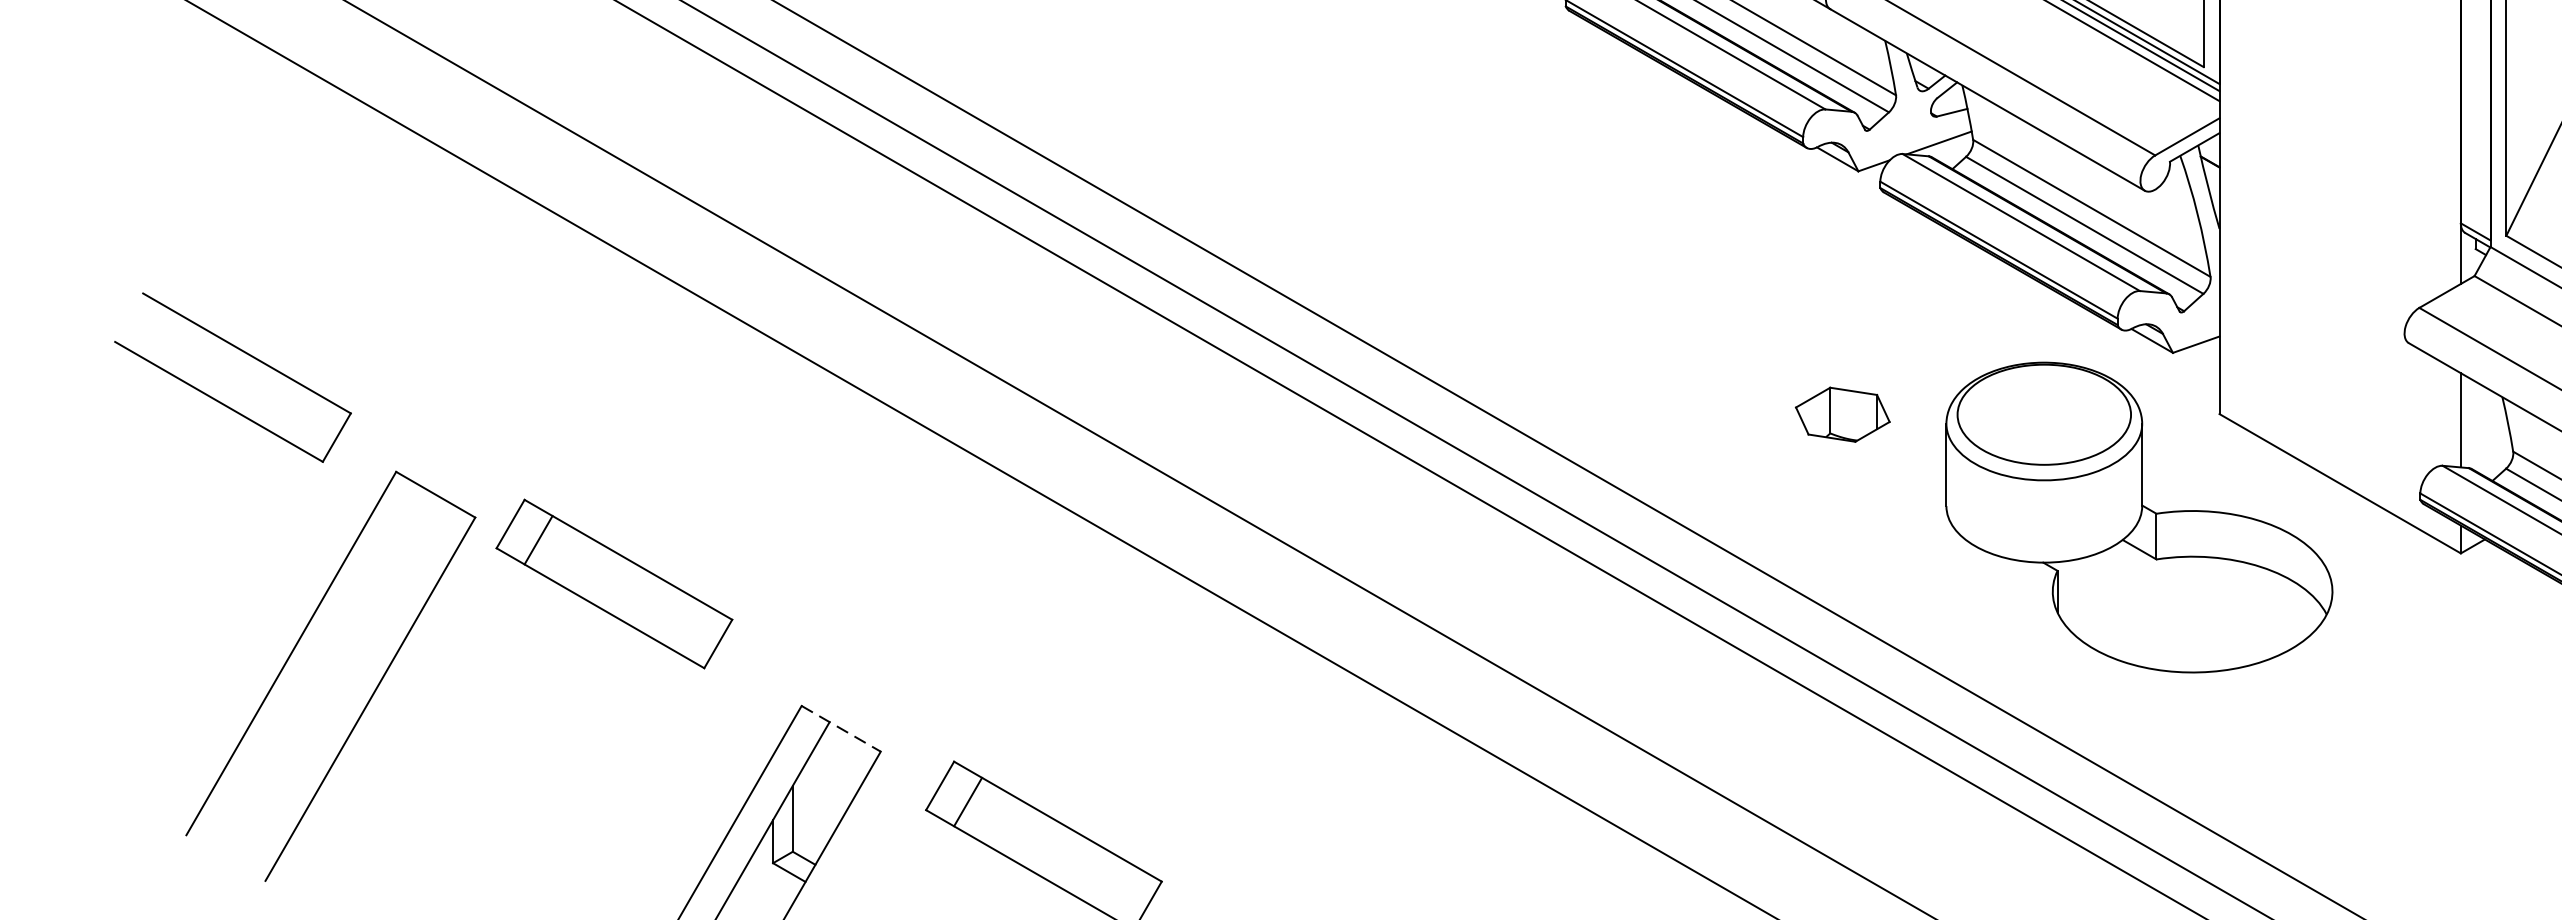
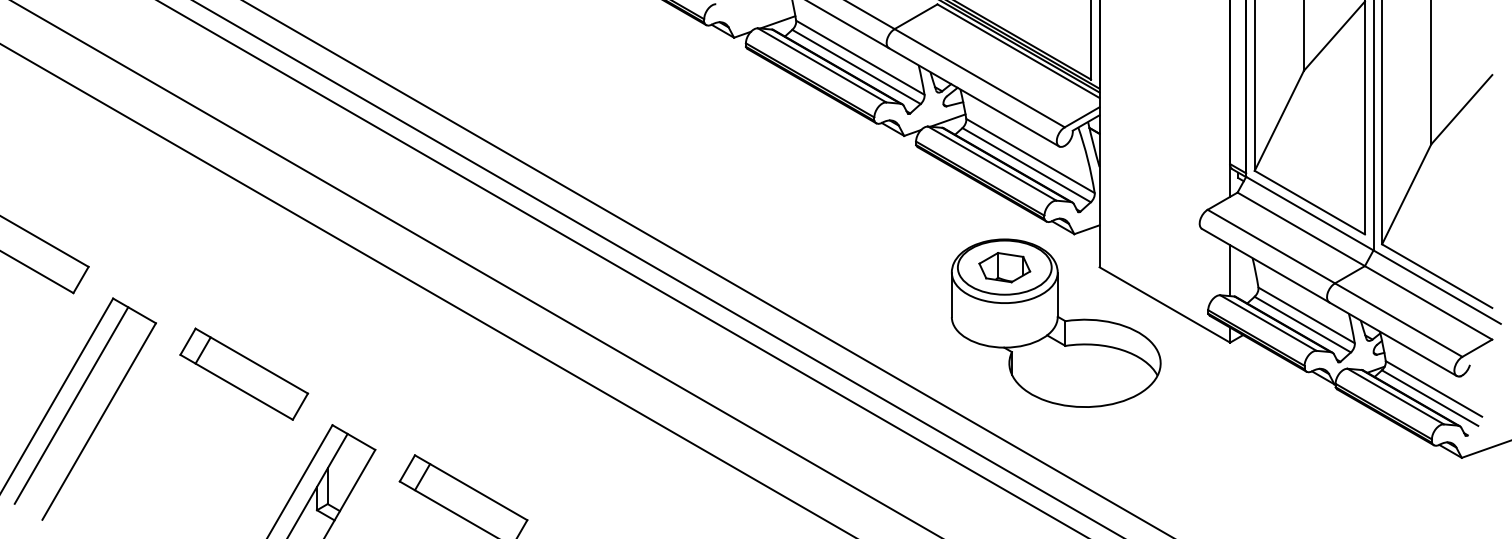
part: (1842, 414) -> (1004, 267), moved
part: (614, 582) -> (244, 373), moved
line: (319, 669) -> (71, 405), added
line: (840, 728) -> (353, 437), dashed -> solid

